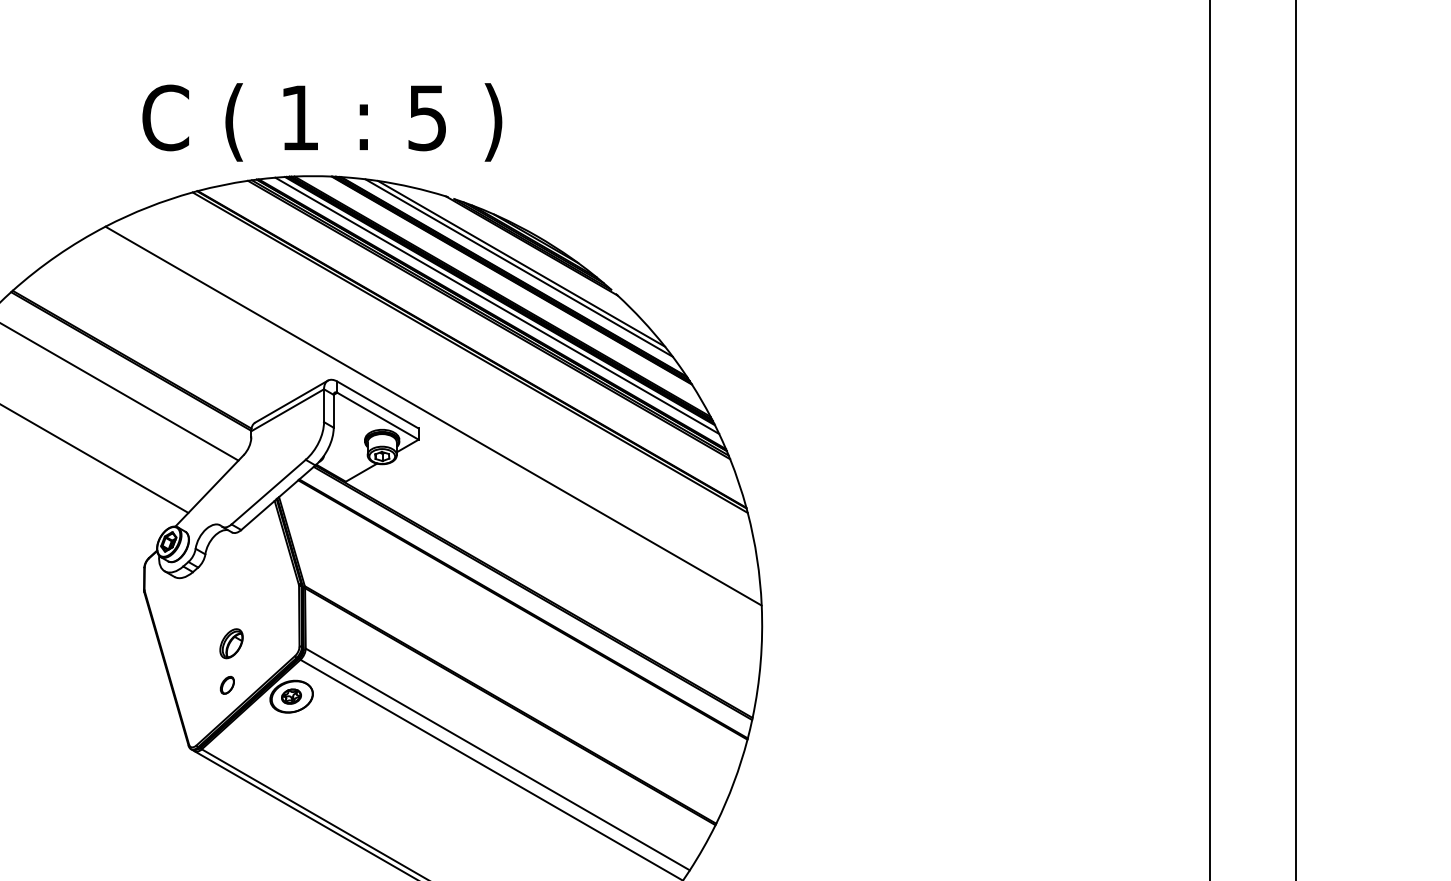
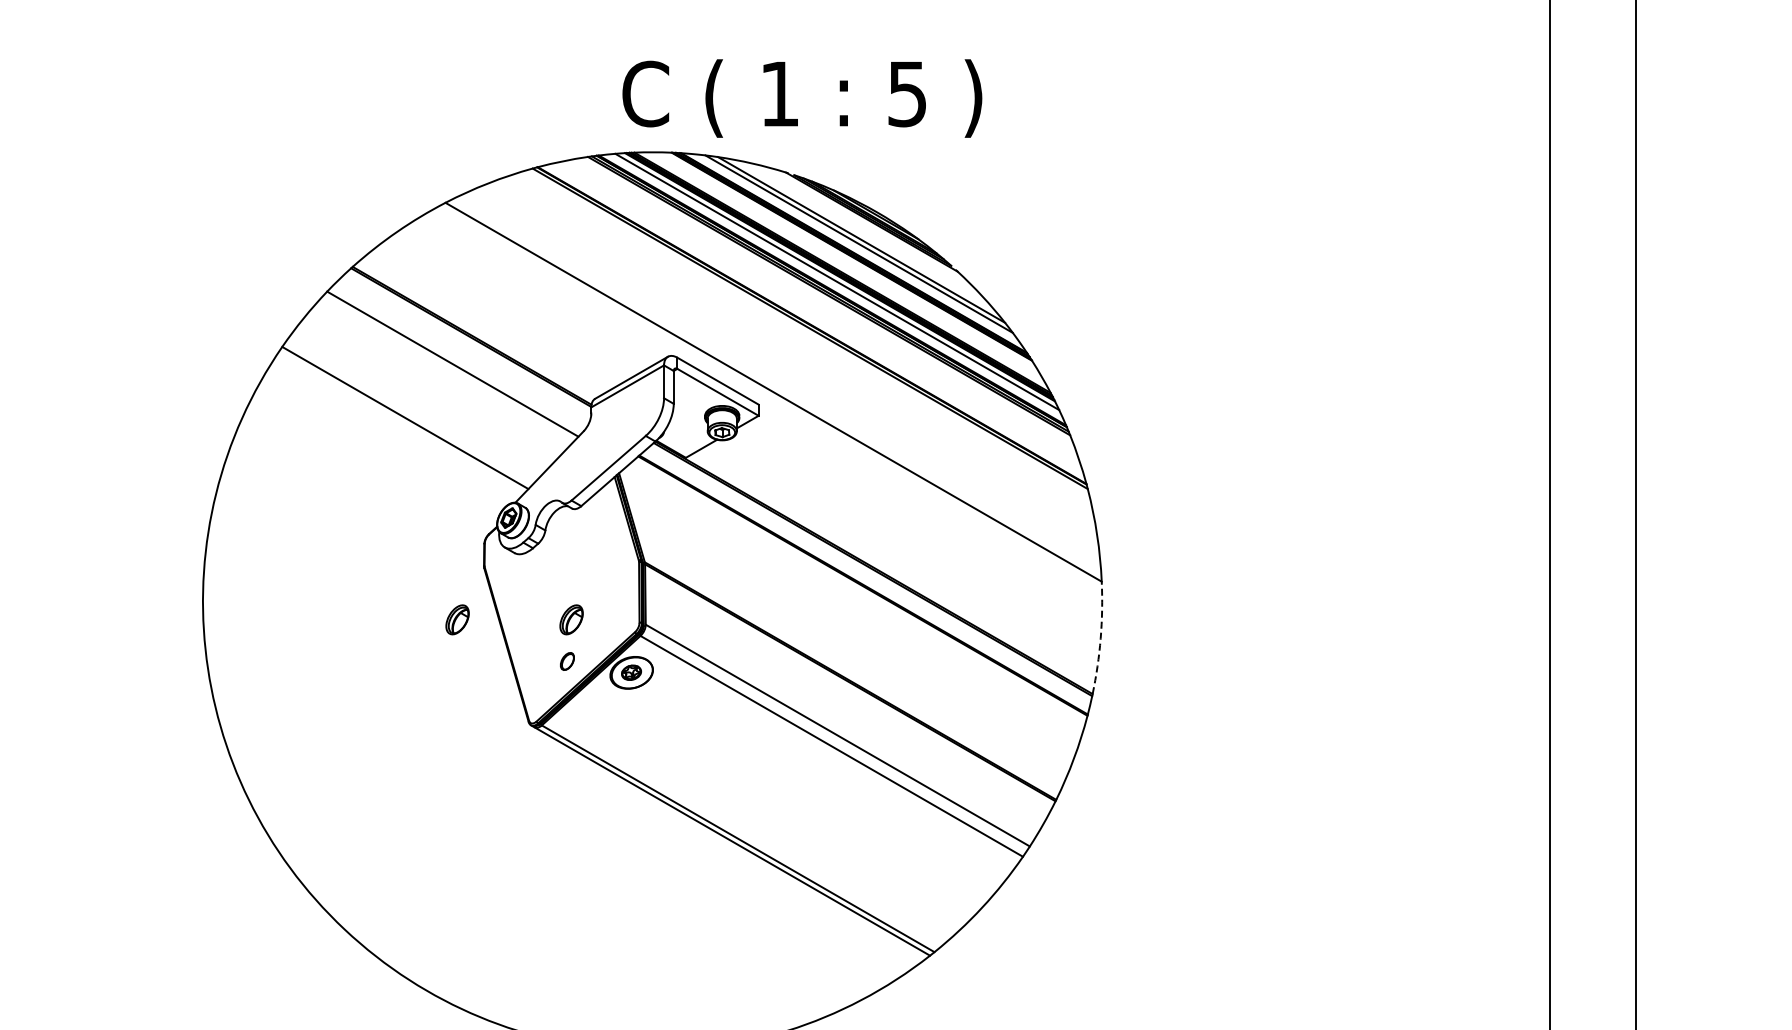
text: (322, 122) -> (802, 98), moved
part: (117, 643) -> (457, 619), added
arc: (760, 662) -> (1100, 638), solid -> dashed

